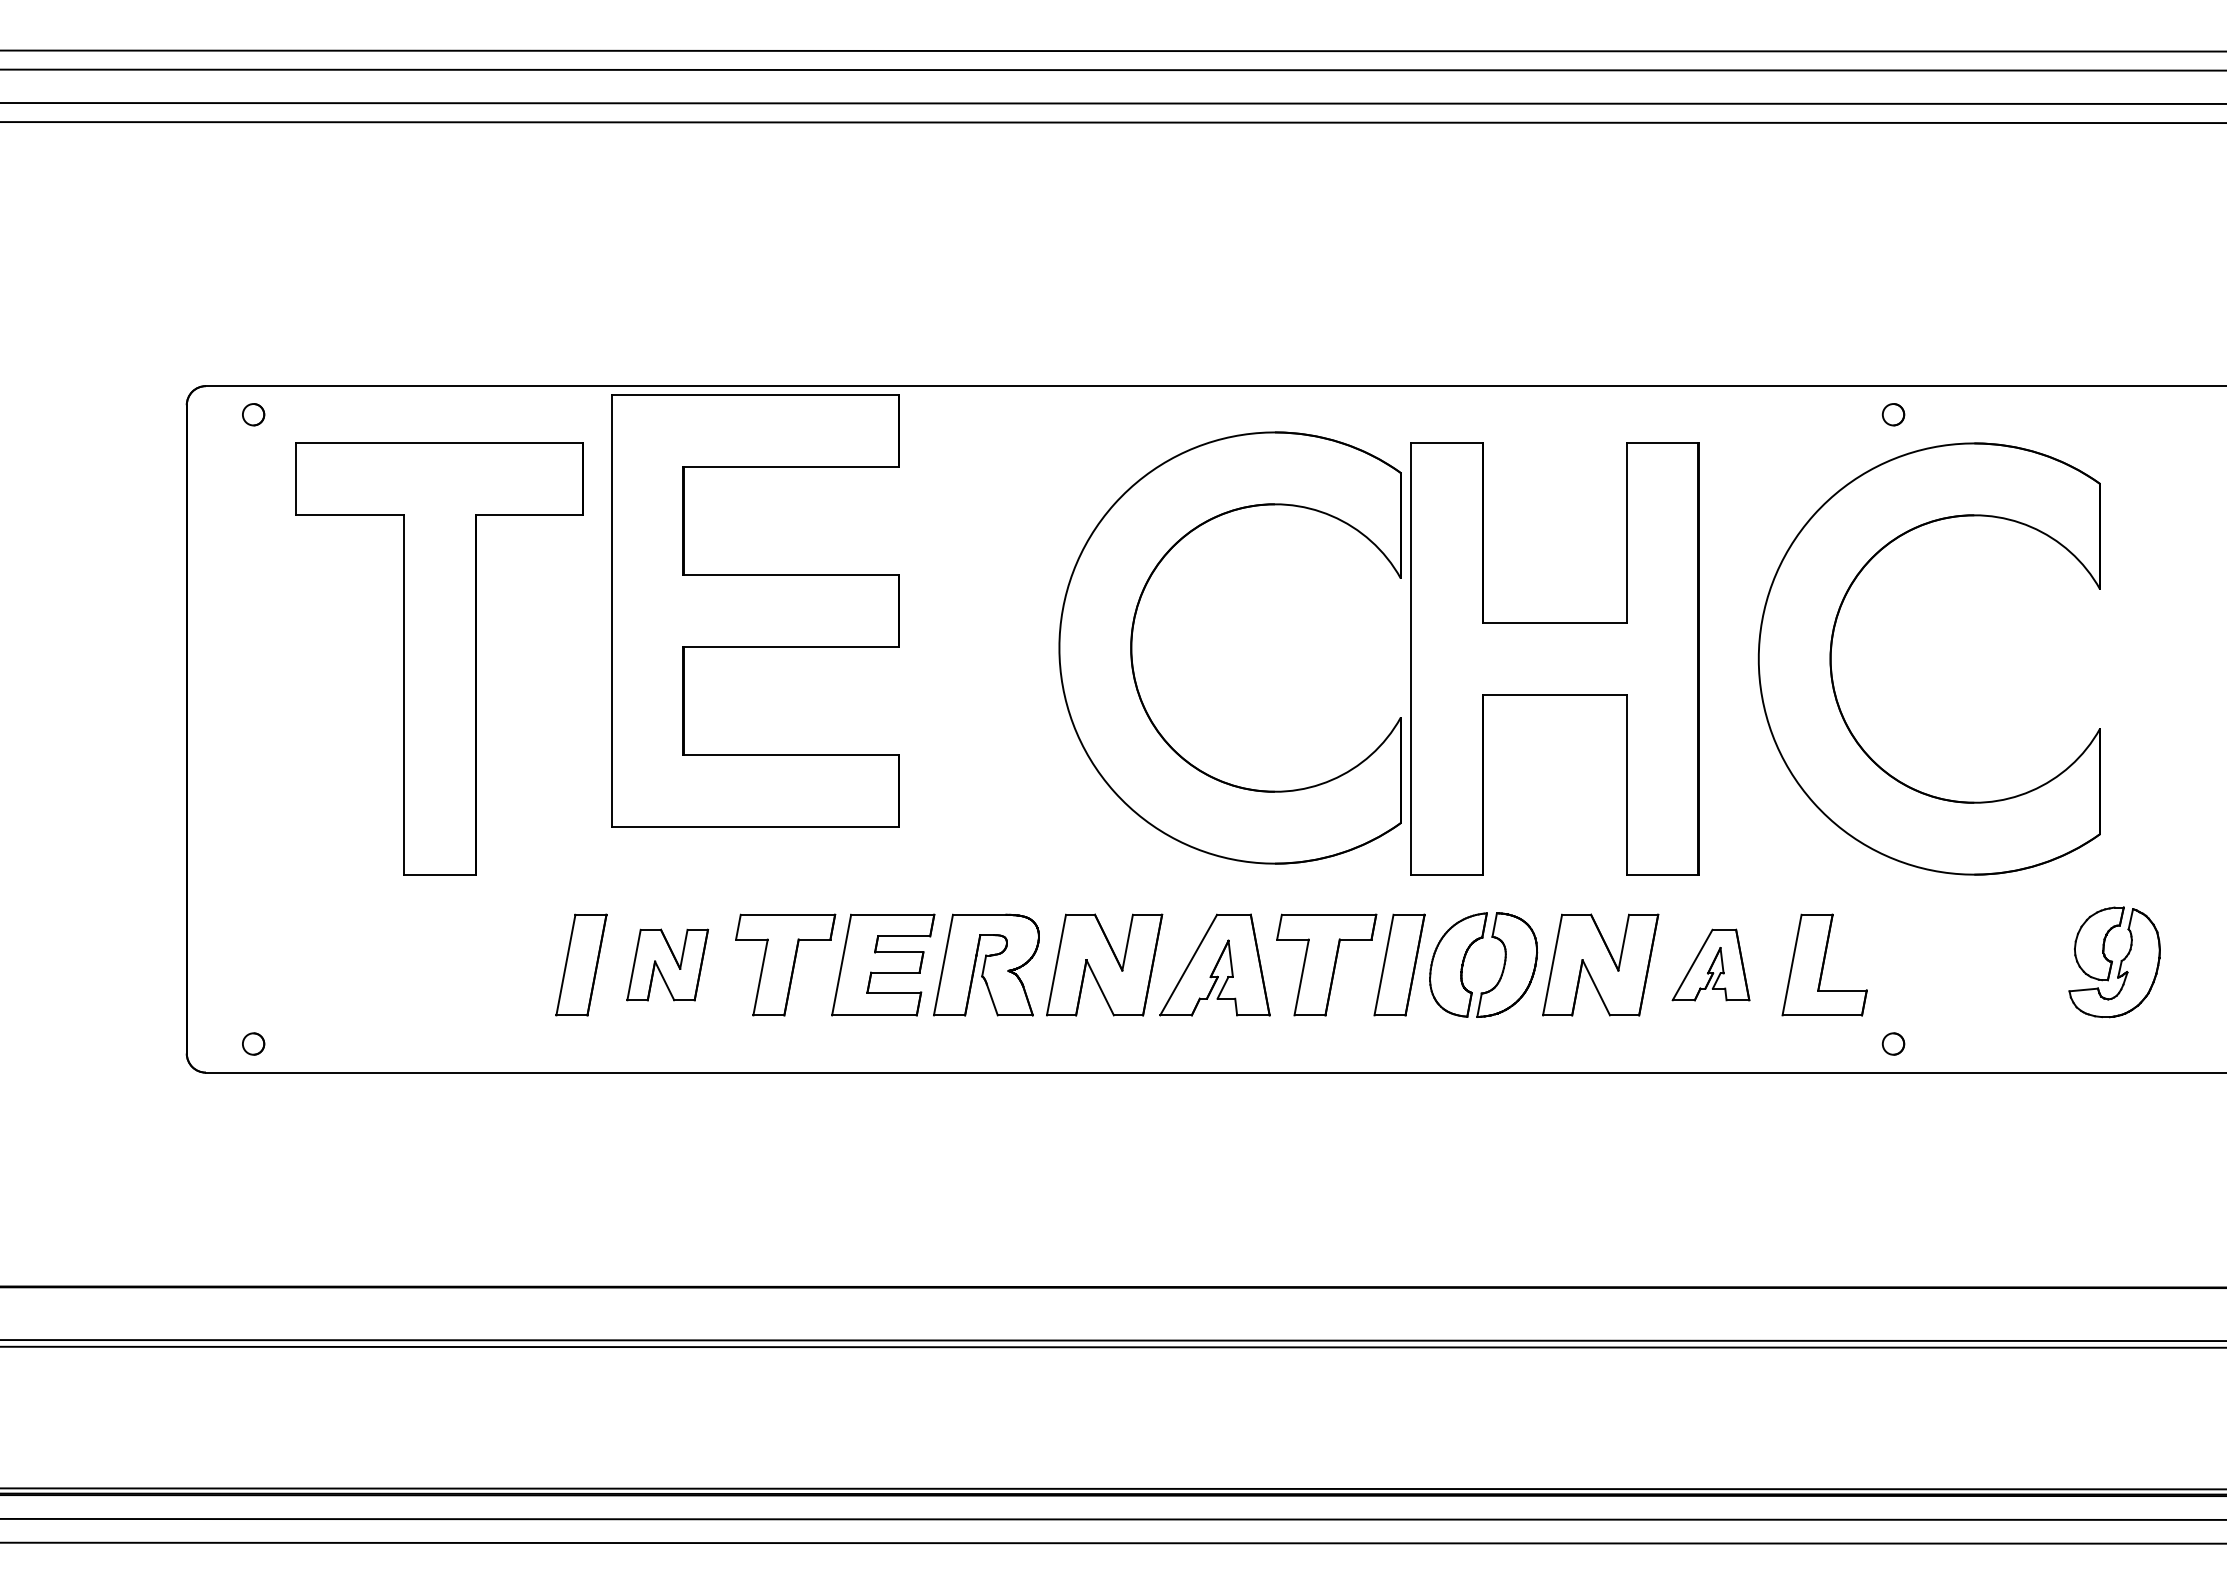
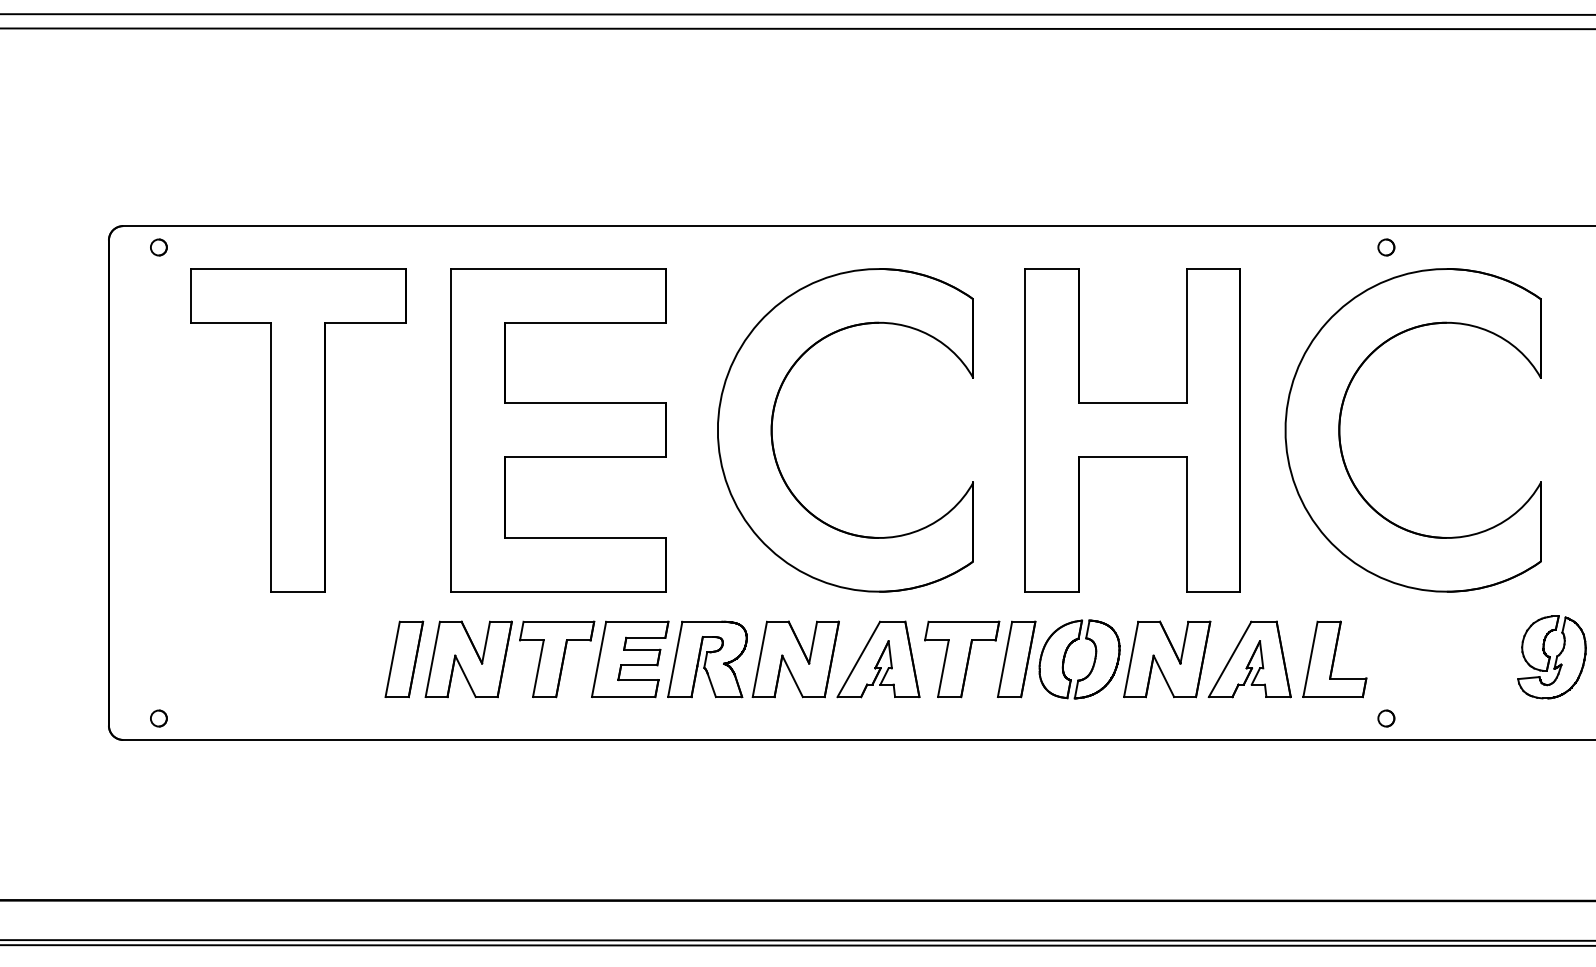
part: (755, 610) -> (558, 429), moved
part: (1132, 647) -> (772, 429), moved
part: (667, 964) -> (468, 659), size x1.43
part: (1710, 964) -> (1249, 659), size x1.43

